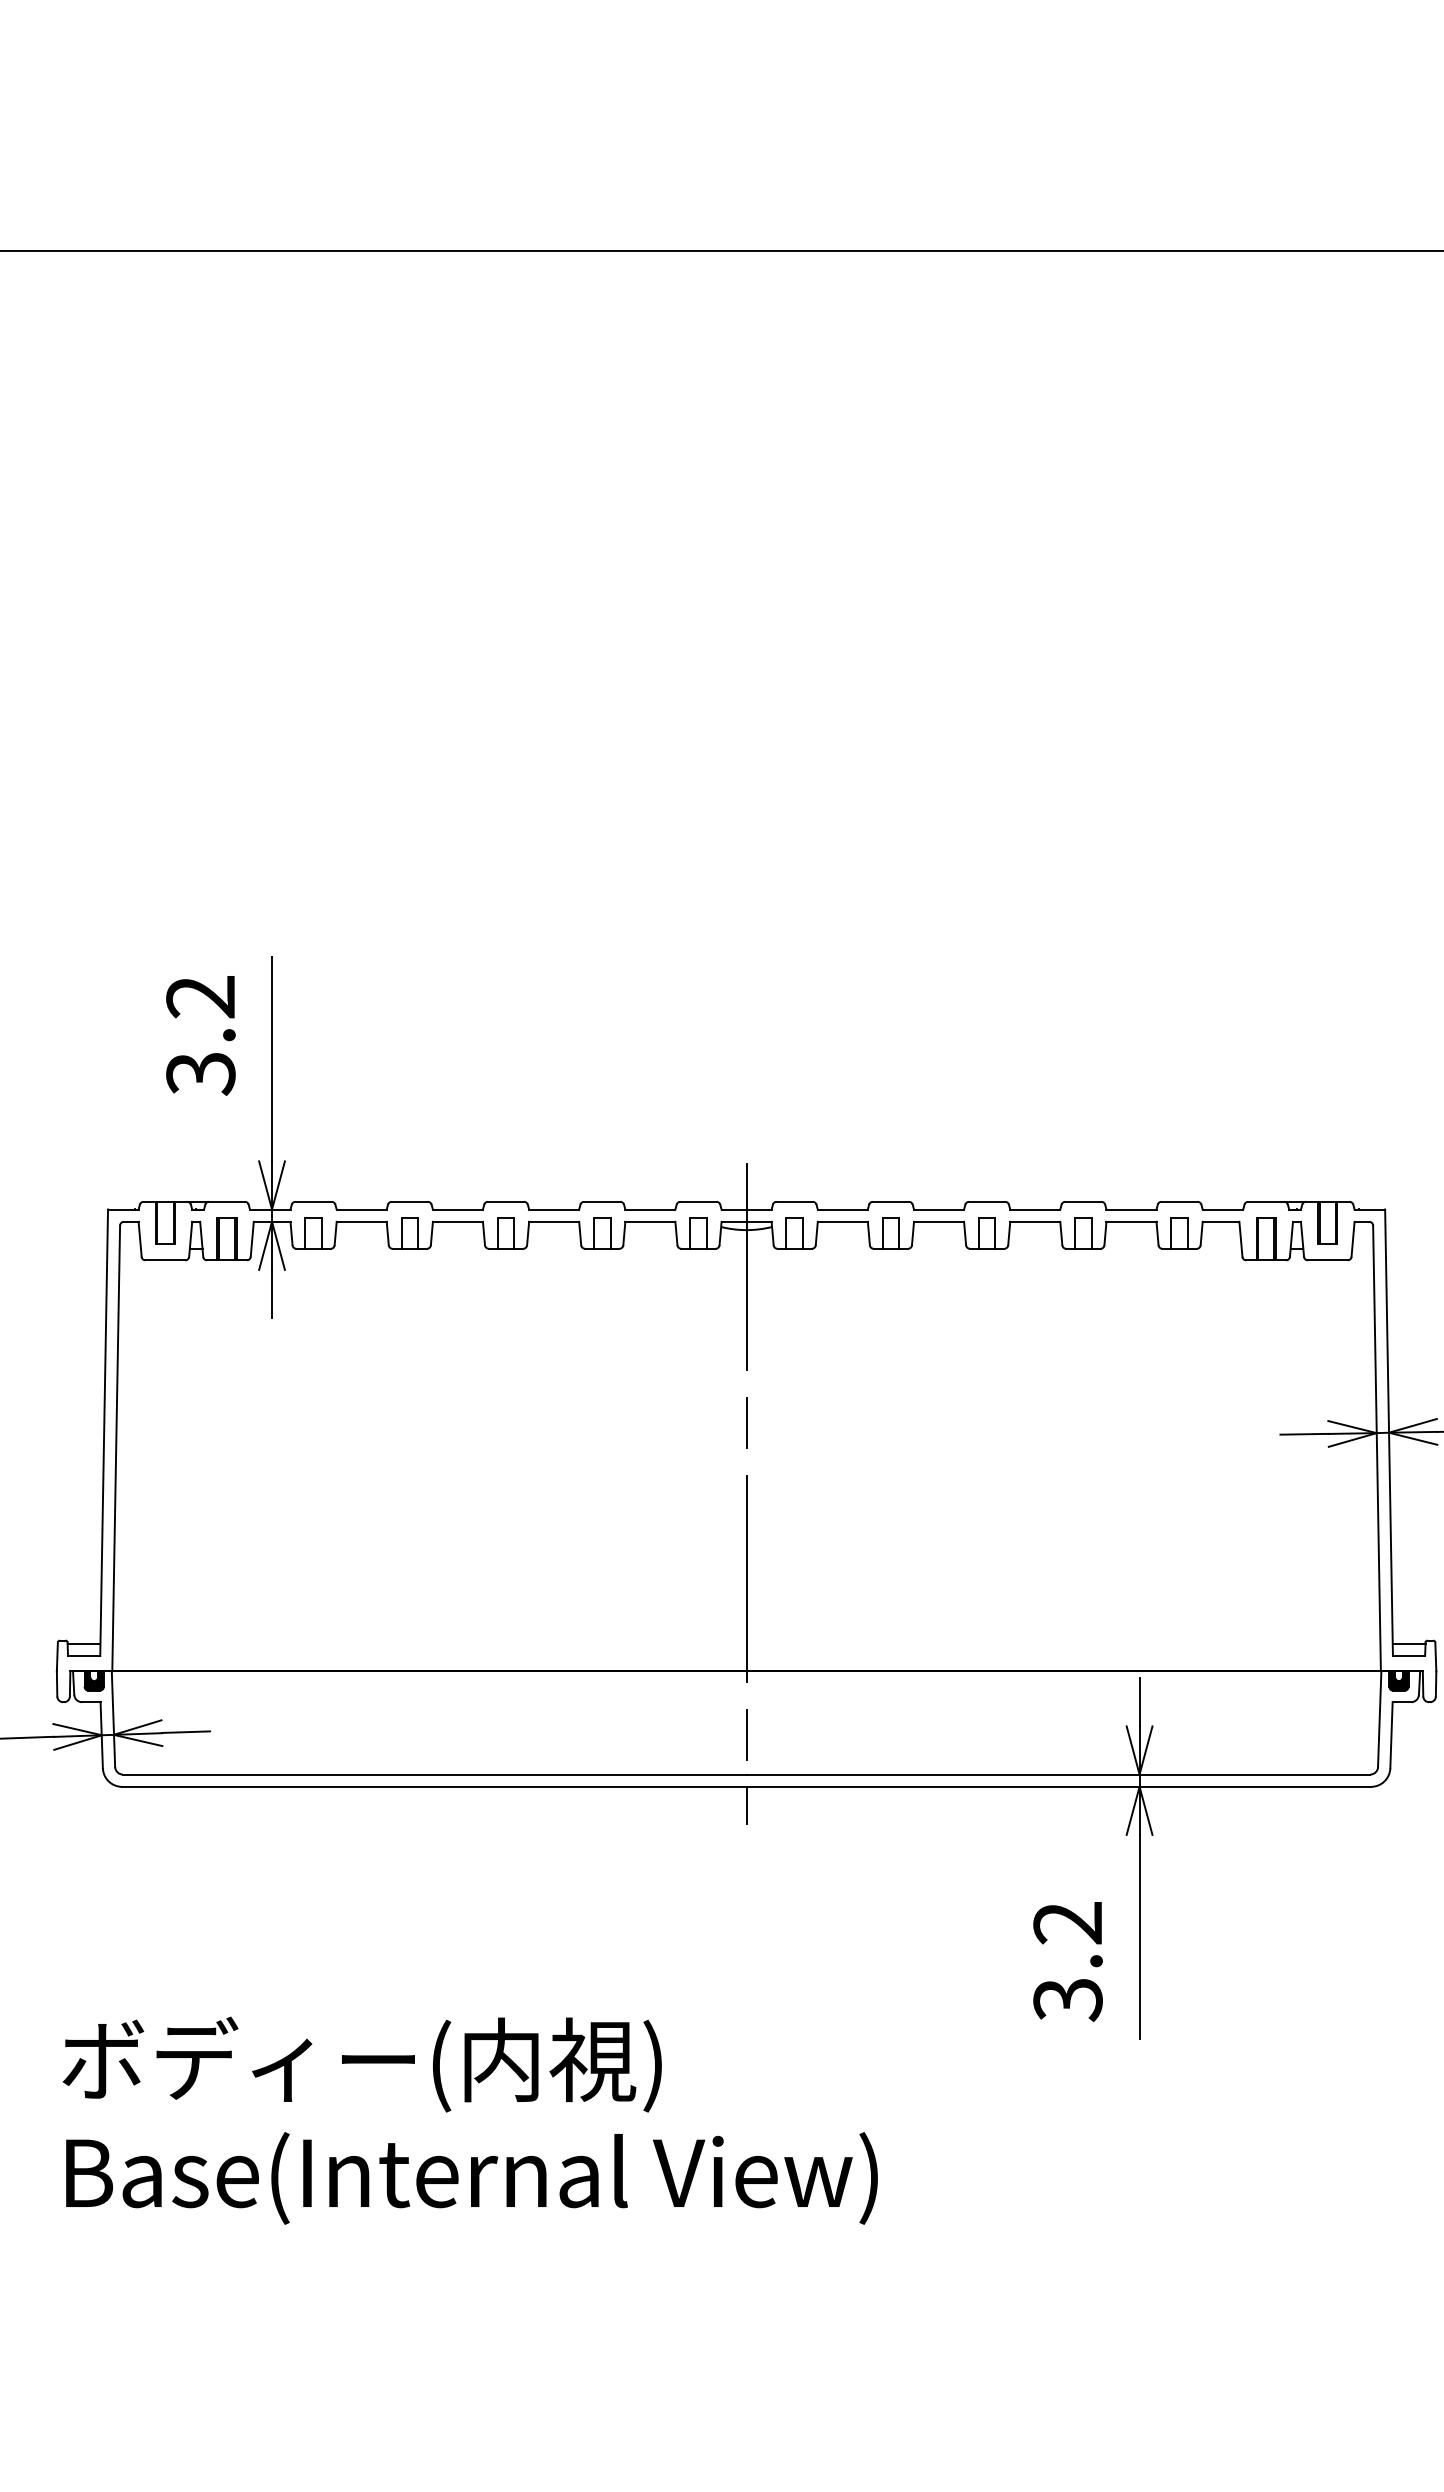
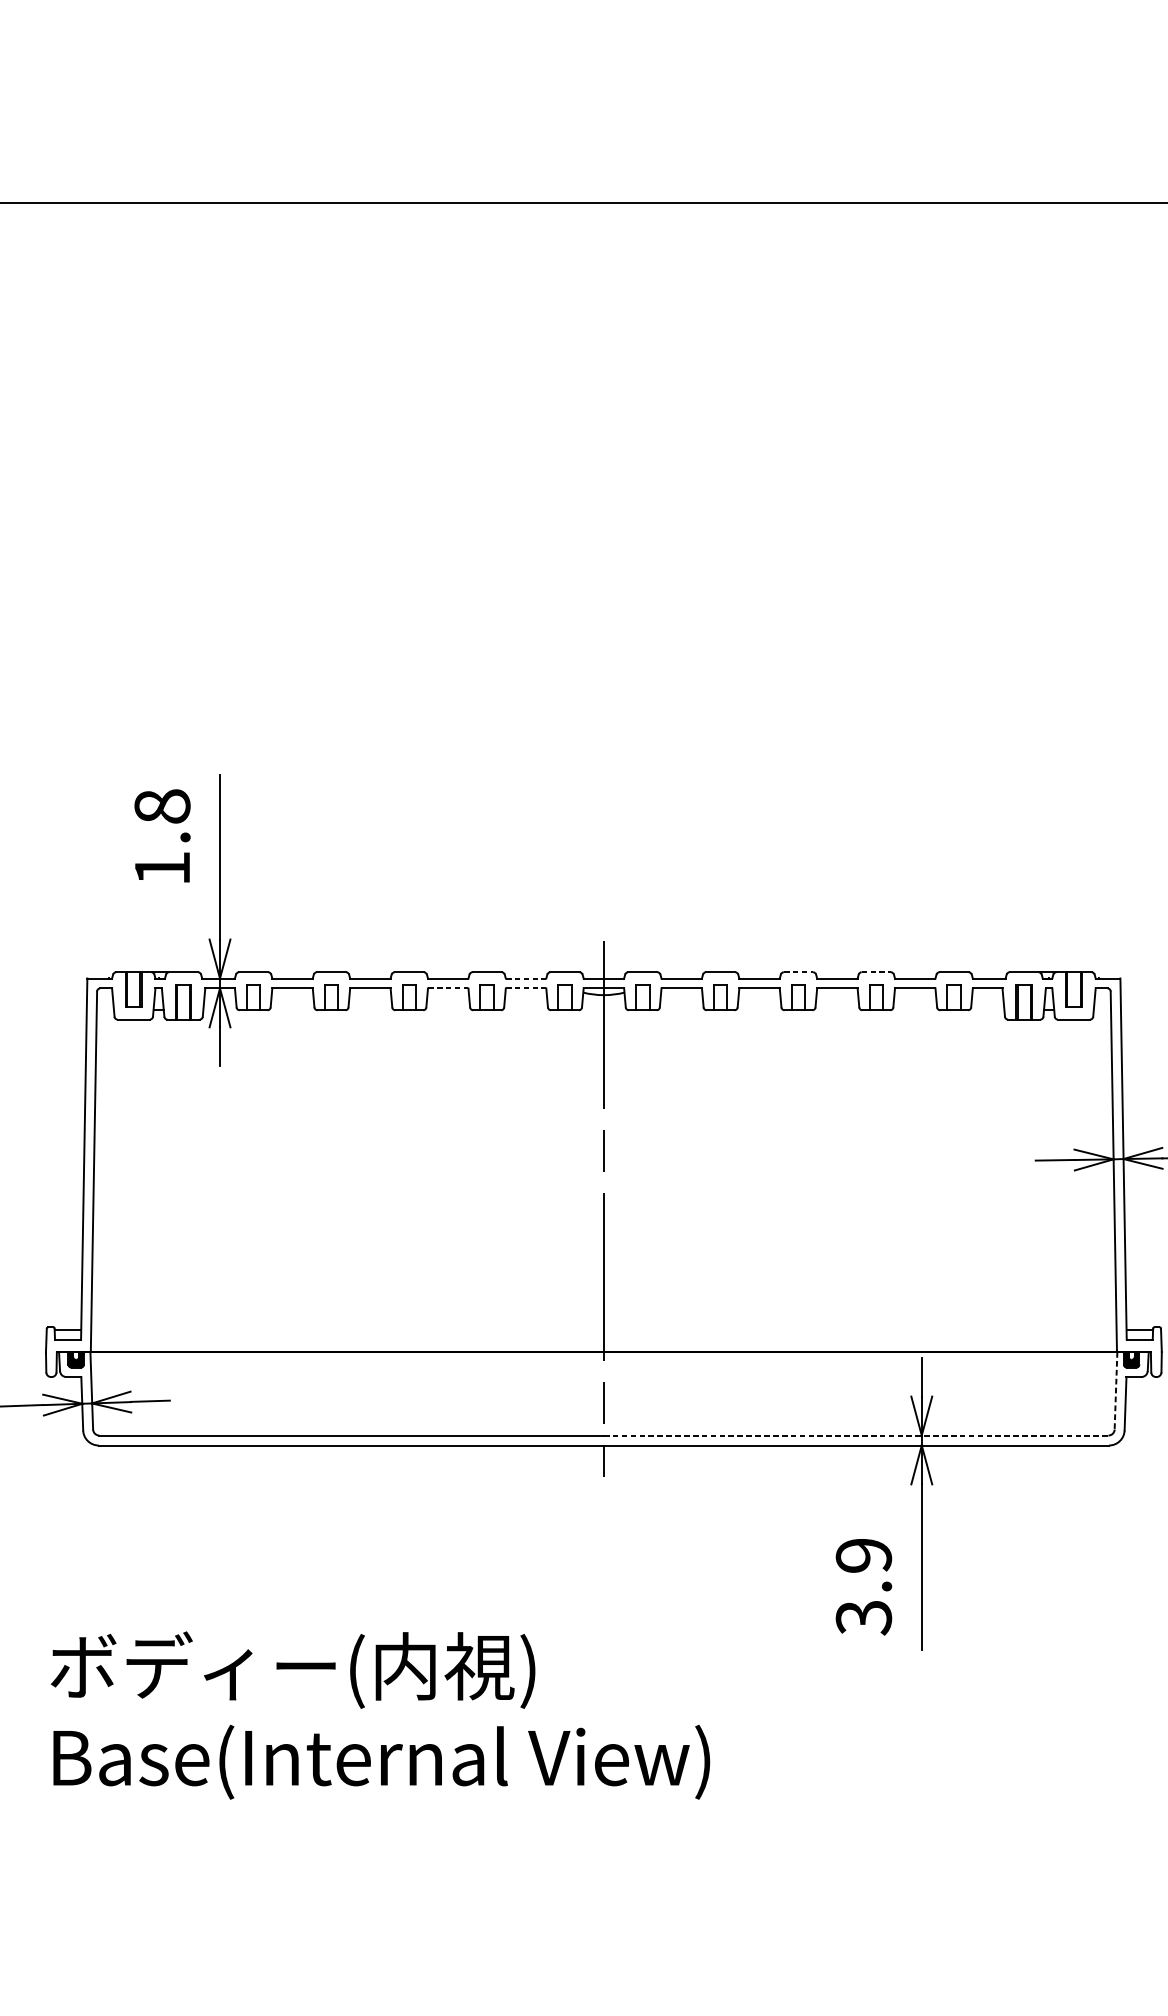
text: (200, 1035) -> (162, 837), 3.2 -> 1.8
line: (987, 1201) -> (798, 972), solid -> dashed
line: (1083, 1201) -> (876, 972), solid -> dashed
line: (650, 1209) -> (526, 978), solid -> dashed
line: (554, 1221) -> (448, 988), solid -> dashed
line: (650, 1221) -> (526, 988), solid -> dashed
line: (1379, 1719) -> (1115, 1391), solid -> dashed
line: (1058, 1774) -> (856, 1435), solid -> dashed
text: (1067, 1923) -> (863, 1556), 3.2 -> 3.9

